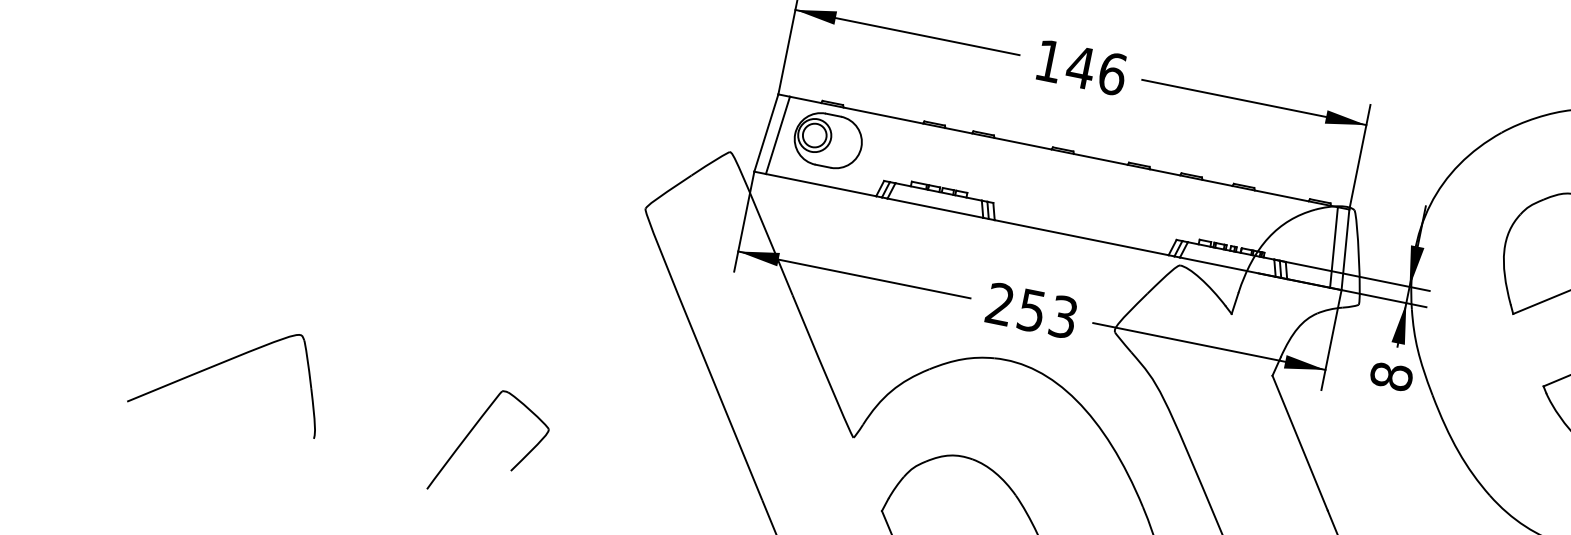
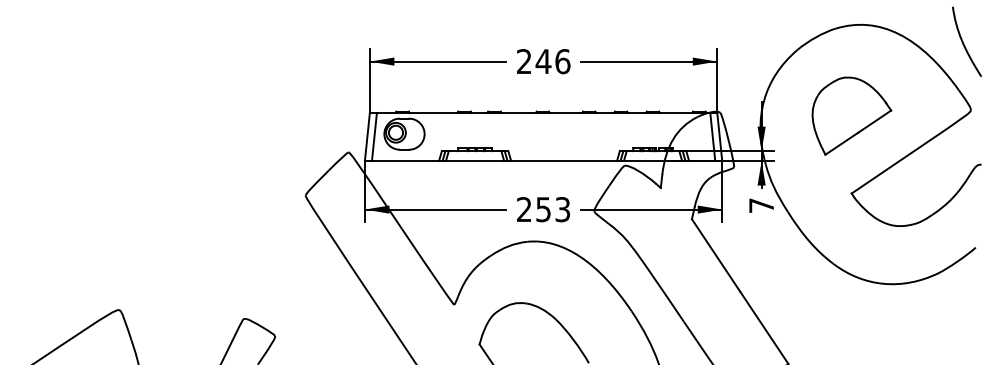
text: (1049, 60) -> (524, 61), 146 -> 246
text: (1391, 376) -> (761, 205), 8 -> 7

